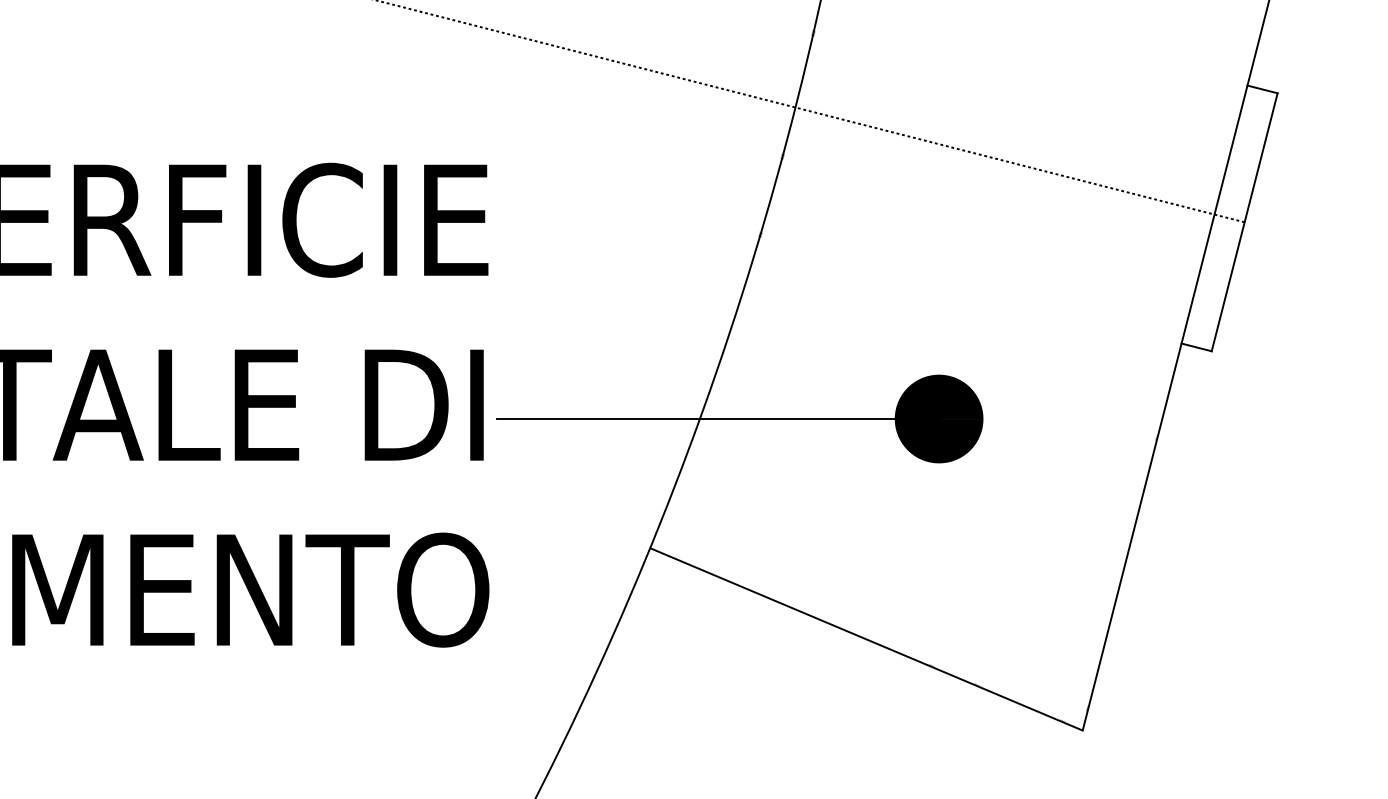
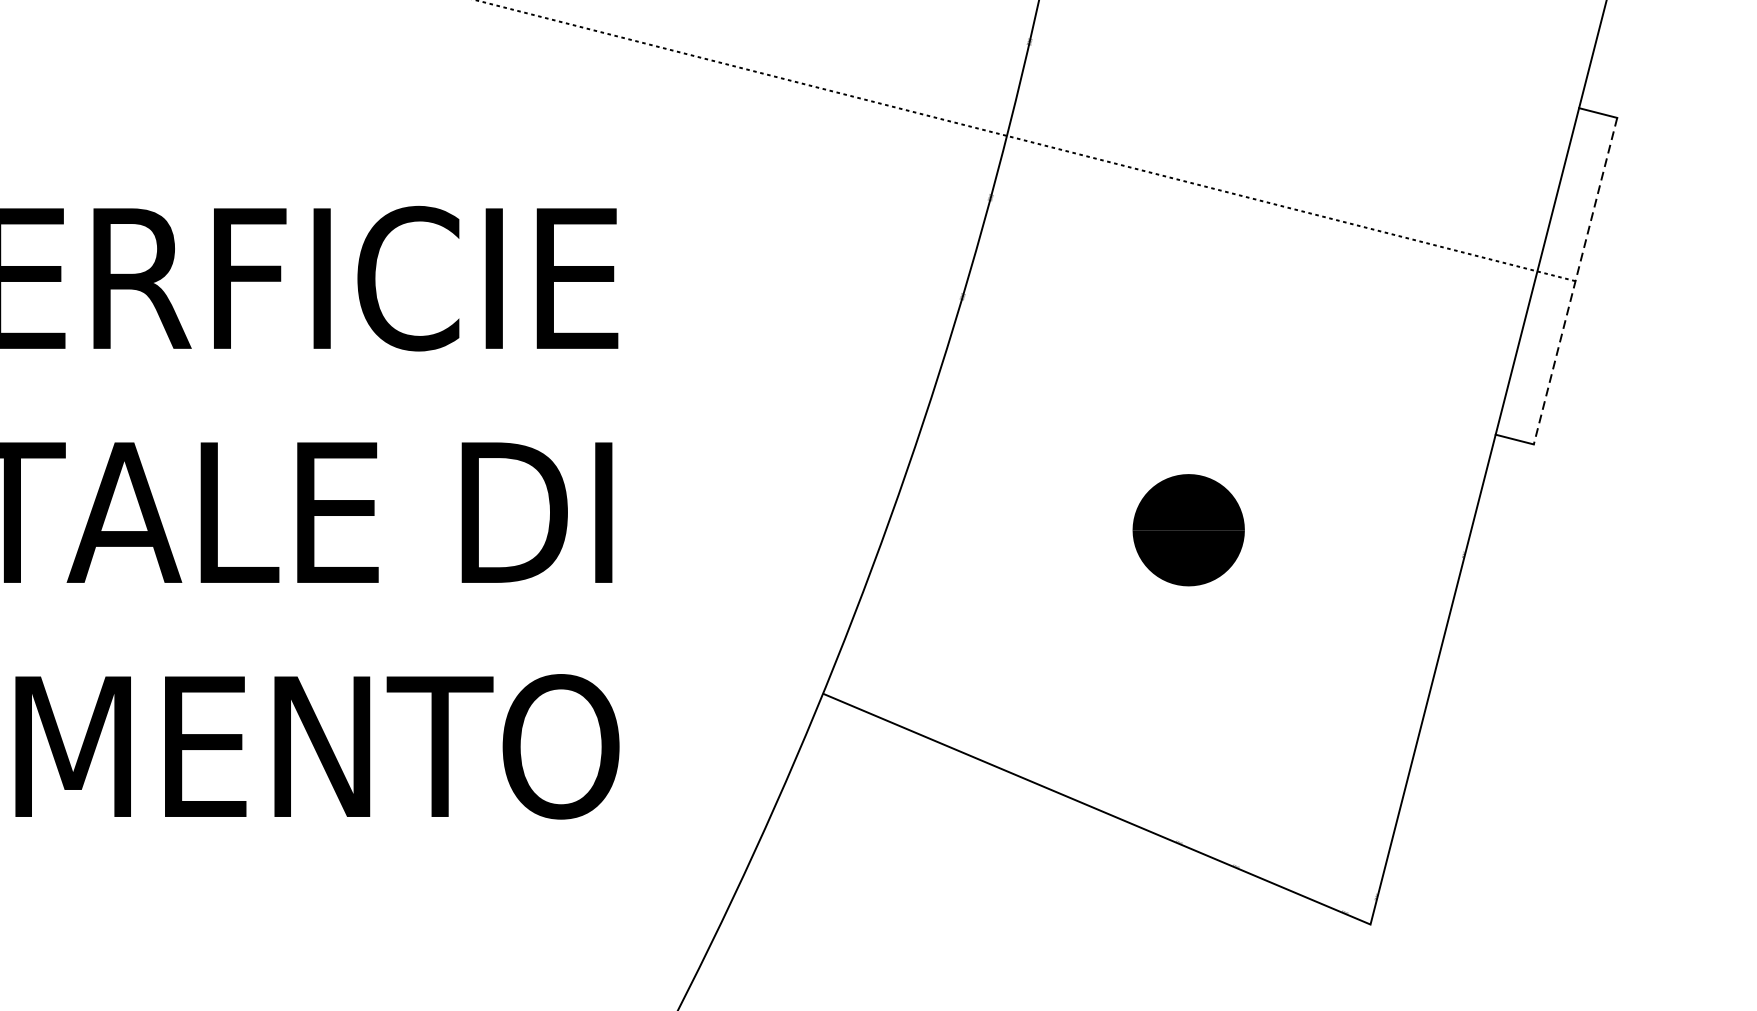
line: (1244, 222) -> (1575, 281), solid -> dashed
line: (718, 419) -> (909, 530), removed

